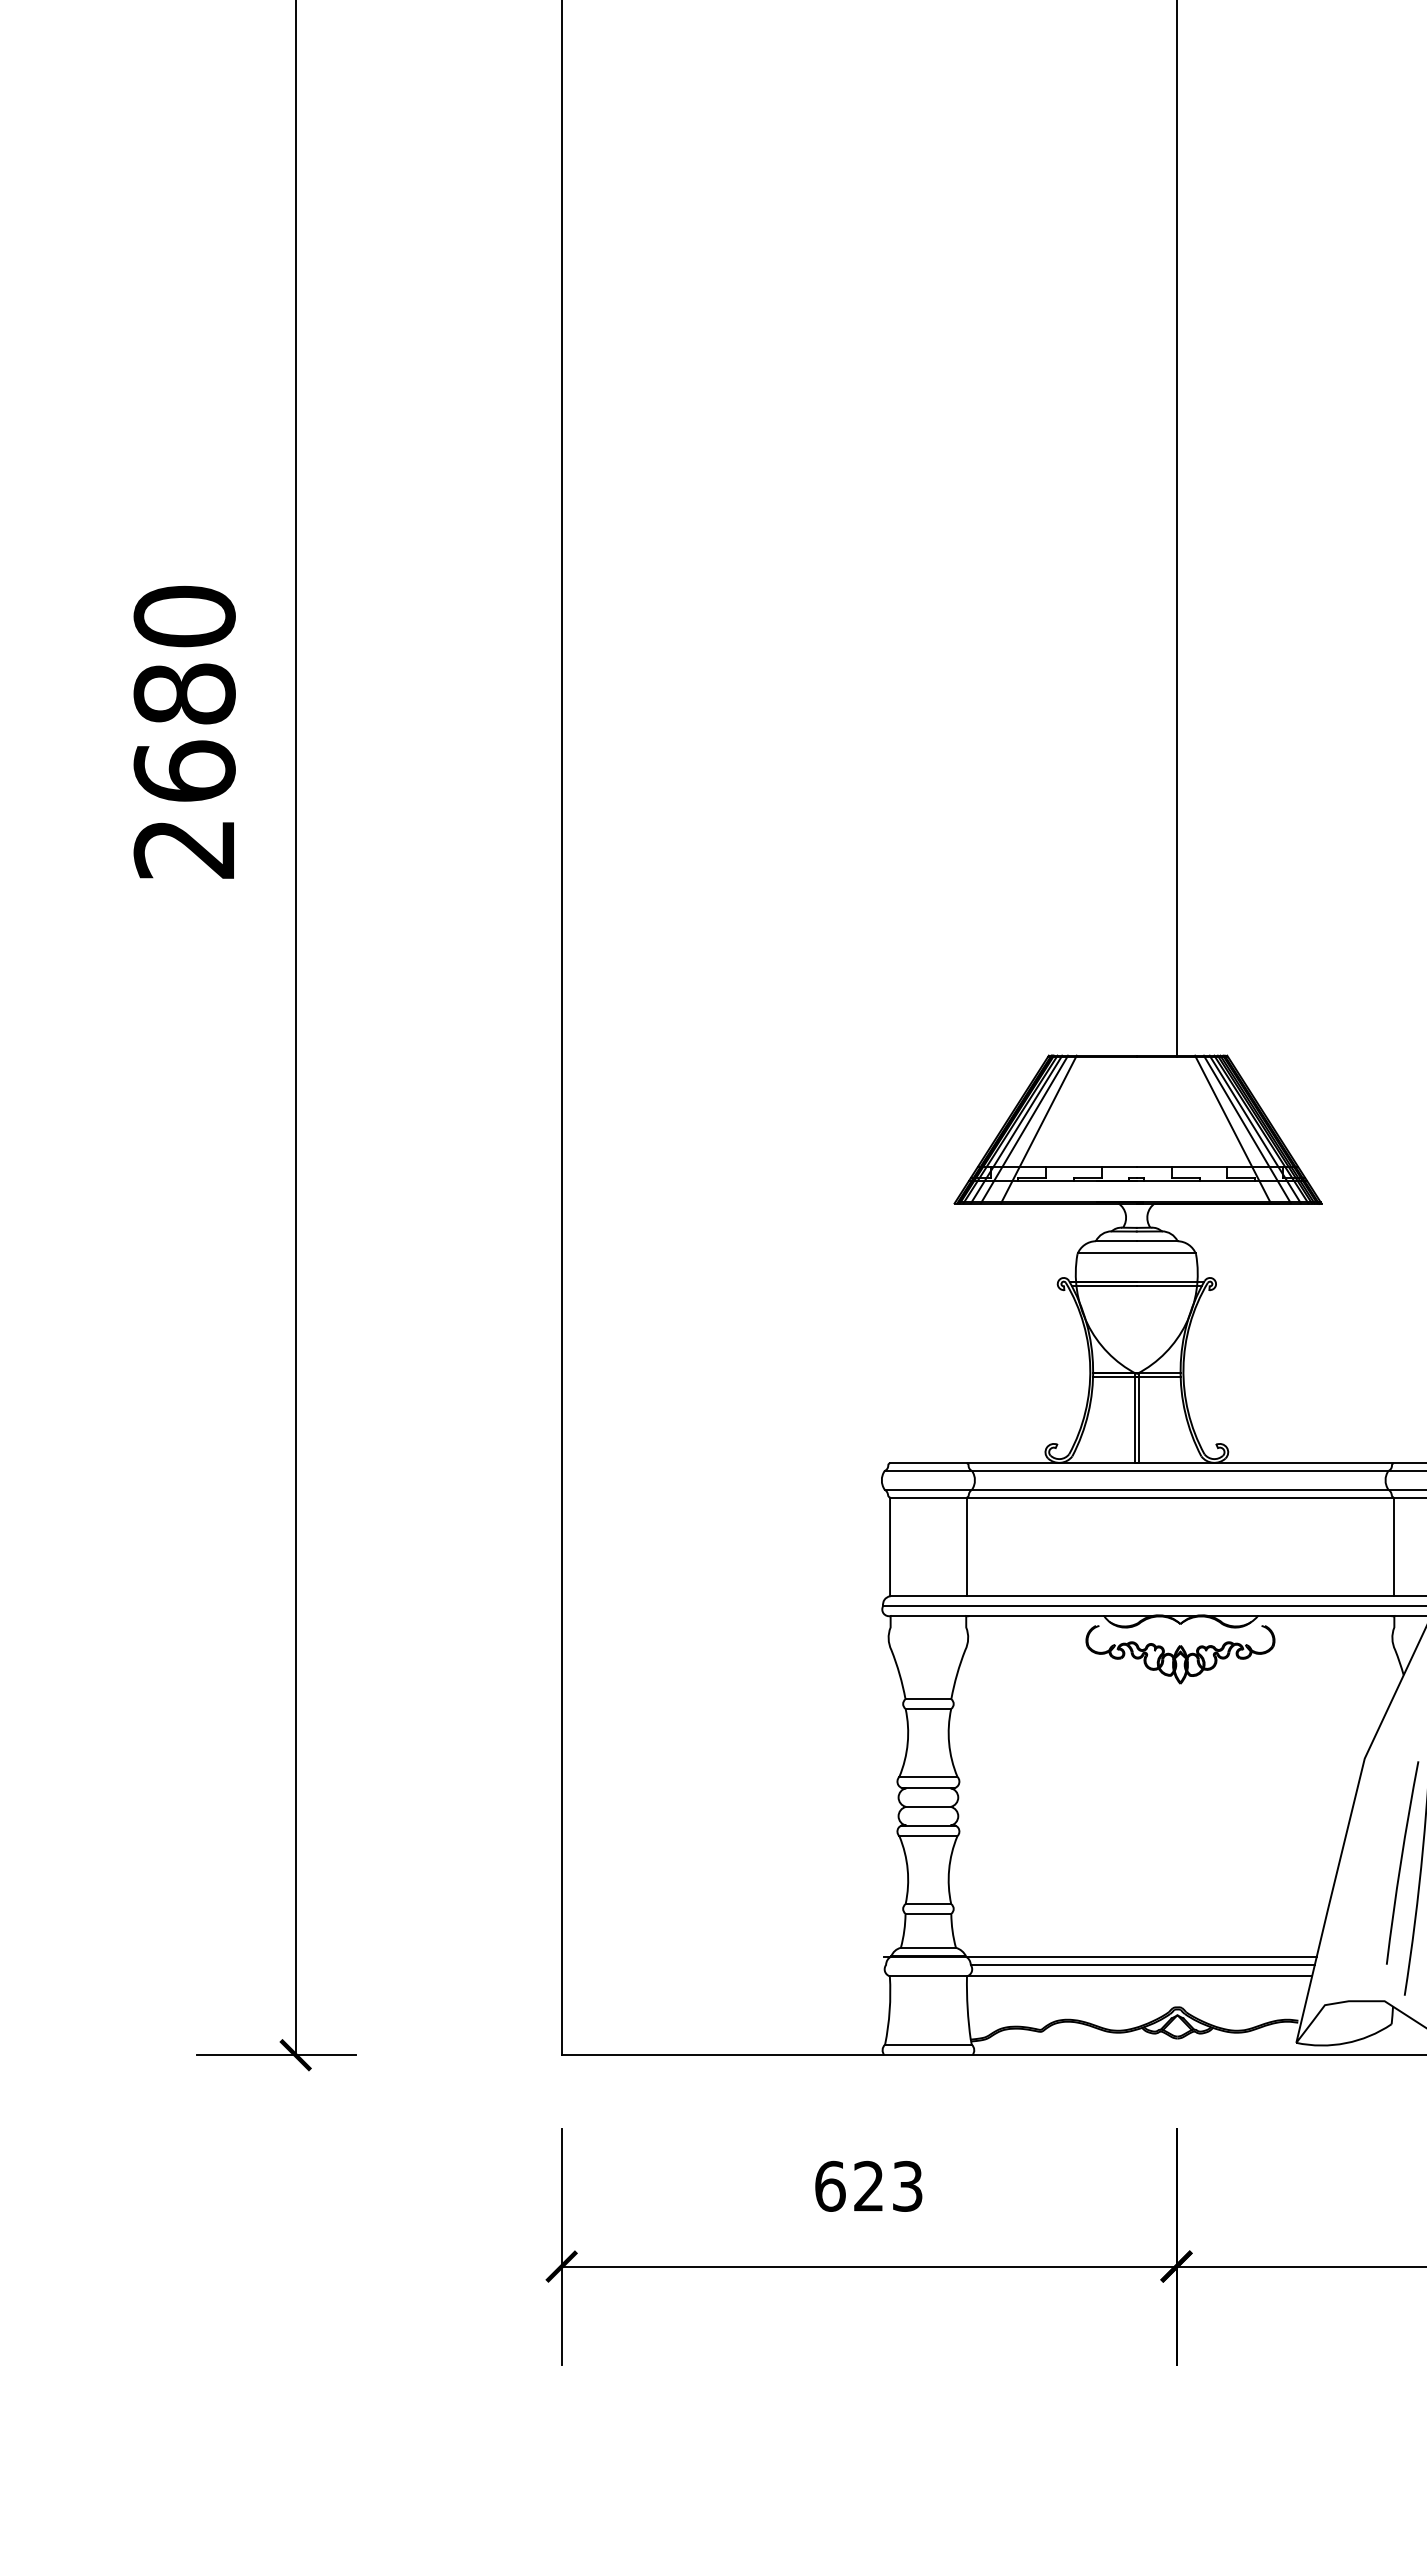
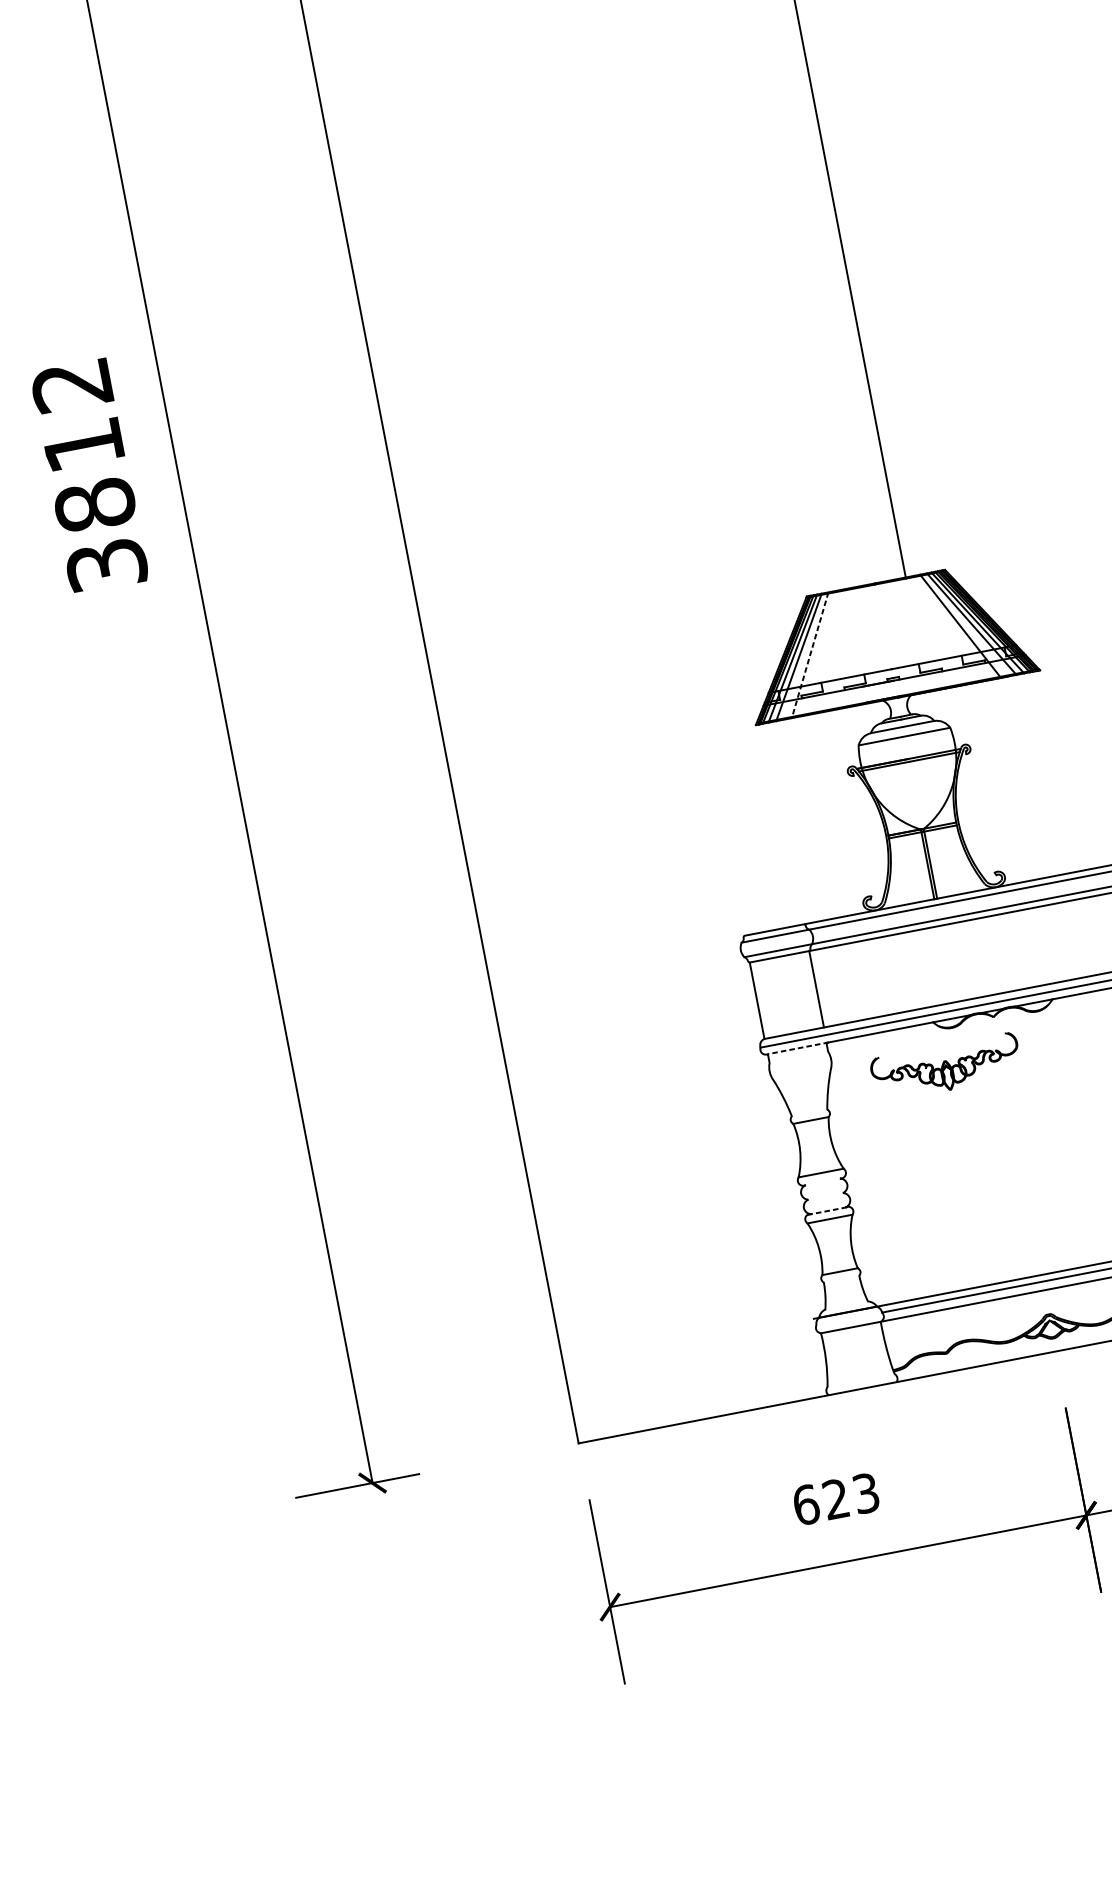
text: (184, 731) -> (89, 474), 2680 -> 3812
line: (1038, 1130) -> (810, 656), solid -> dashed
line: (929, 1616) -> (798, 1048), solid -> dashed
part: (1180, 1654) -> (946, 1067), moved
line: (928, 1699) -> (809, 1113), removed
line: (928, 1788) -> (822, 1182), removed
line: (928, 1806) -> (825, 1196), removed
line: (928, 1825) -> (828, 1210), solid -> dashed
line: (928, 1913) -> (841, 1278), removed
line: (927, 1947) -> (845, 1305), removed
line: (928, 2044) -> (861, 1380), removed

